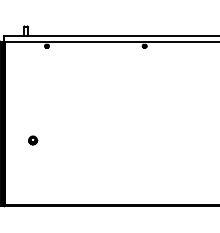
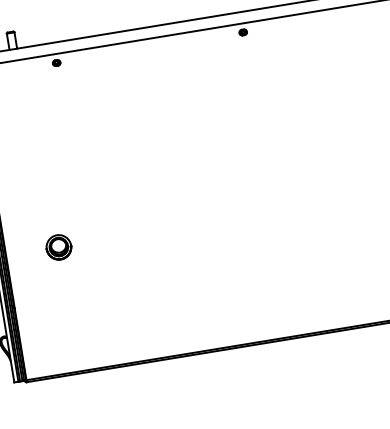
part: (33, 140) -> (60, 247), size x1.6

